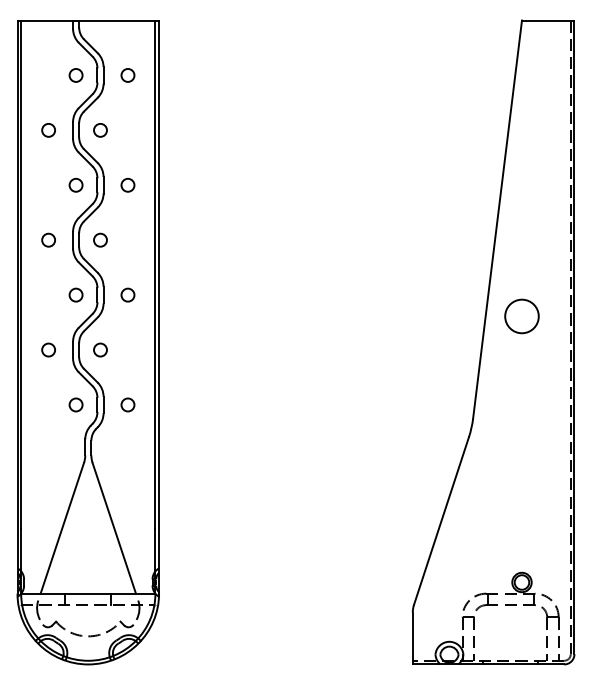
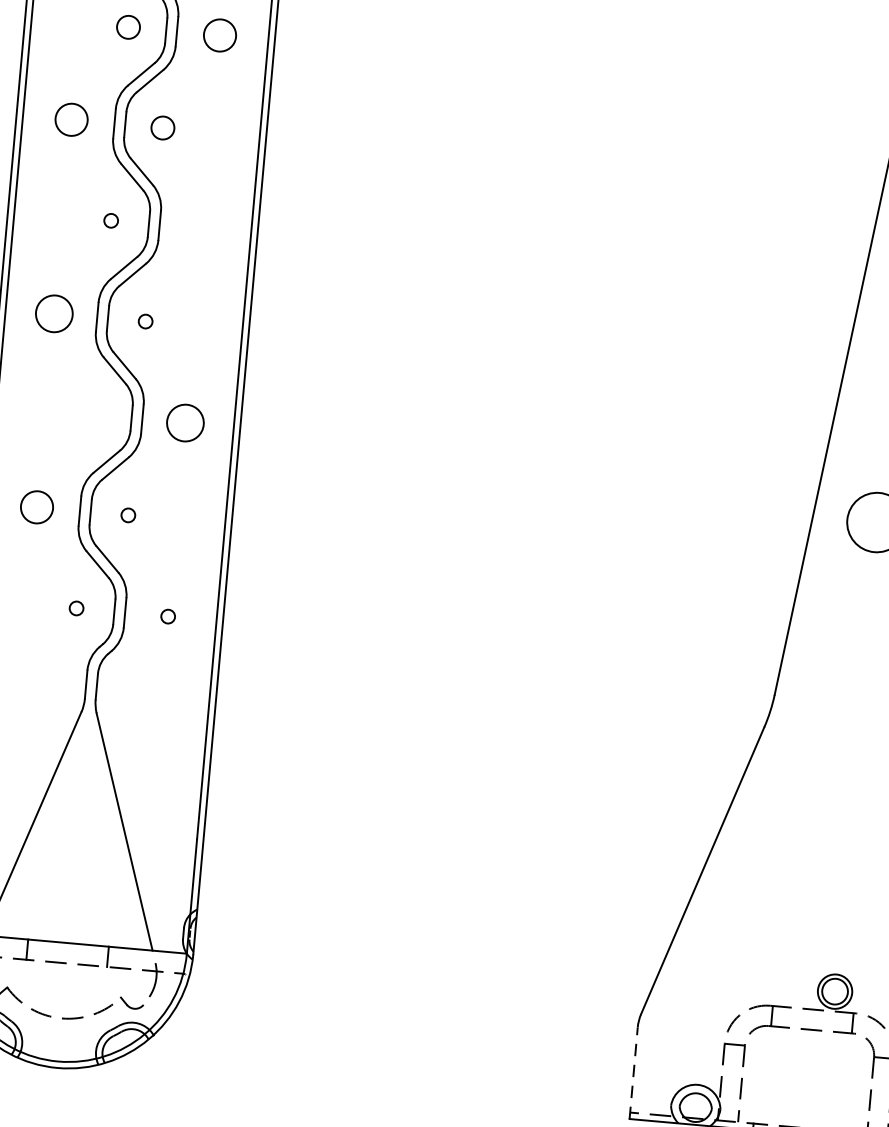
circle: (127, 75) -> (219, 35), size x1.4
circle: (48, 130) -> (71, 120), size x1.4
circle: (75, 184) -> (110, 219), size x0.6
circle: (127, 184) -> (202, 227), removed
circle: (48, 239) -> (54, 312), size x1.6
circle: (100, 239) -> (145, 320), size x0.6
circle: (75, 294) -> (93, 413), removed
circle: (127, 294) -> (184, 421), size x1.6
circle: (48, 349) -> (36, 506), size x1.4
circle: (100, 349) -> (128, 514), size x0.6
circle: (75, 404) -> (75, 607), size x0.6
circle: (127, 404) -> (167, 615), size x0.6
line: (412, 638) -> (633, 1073), solid -> dashed

